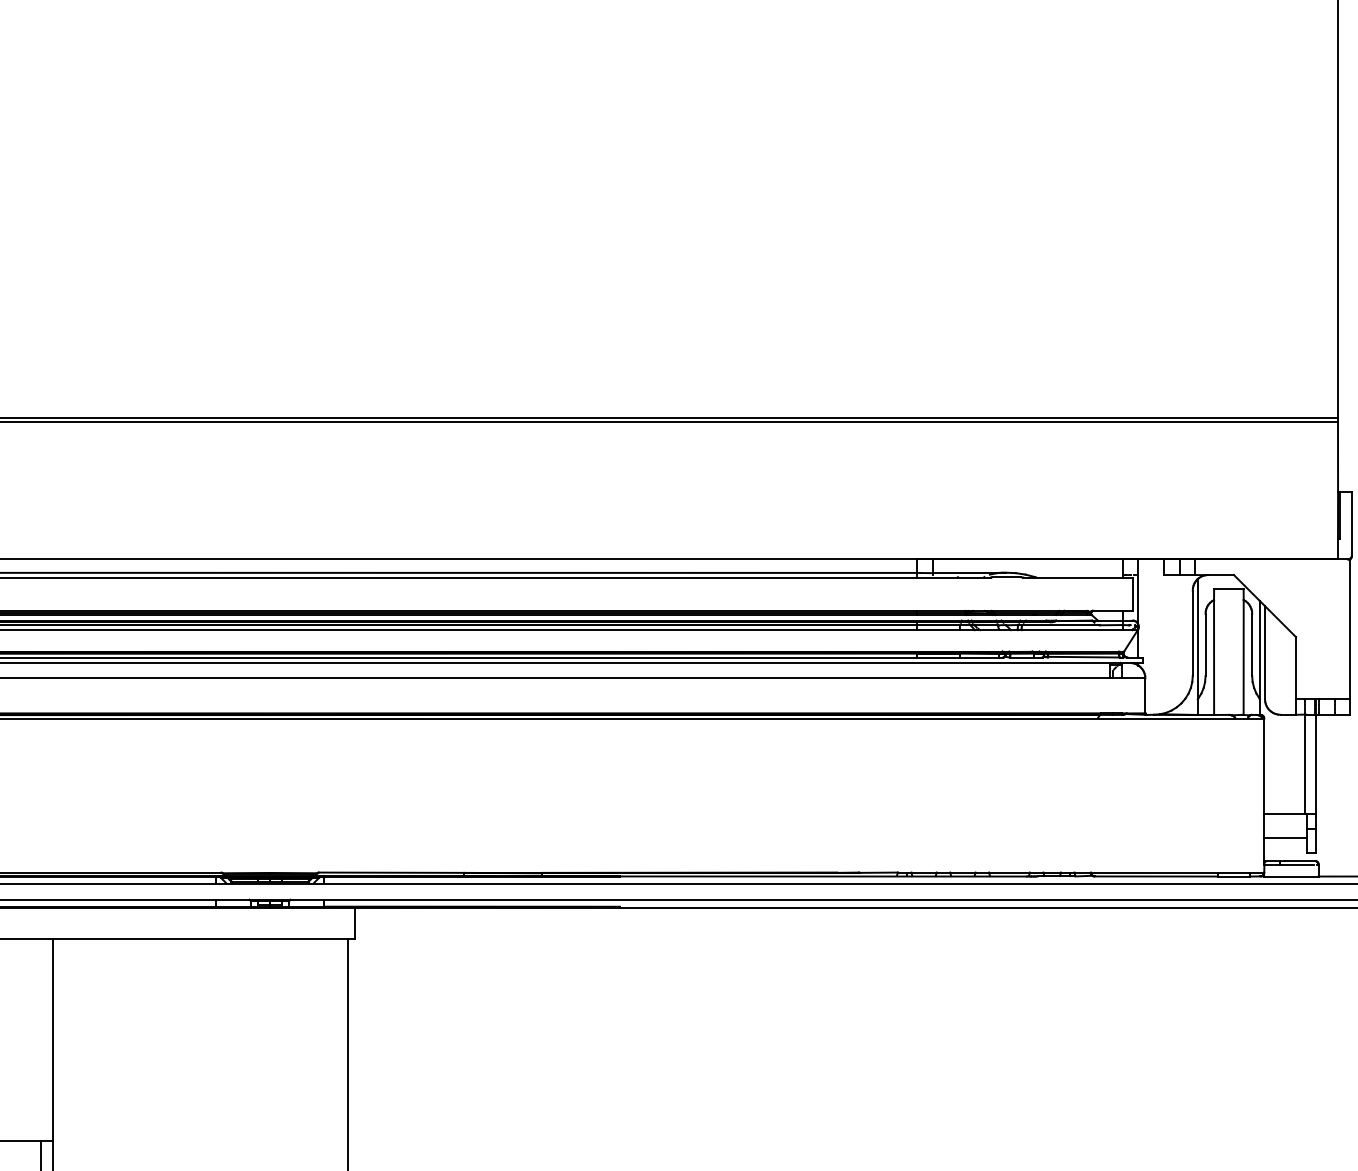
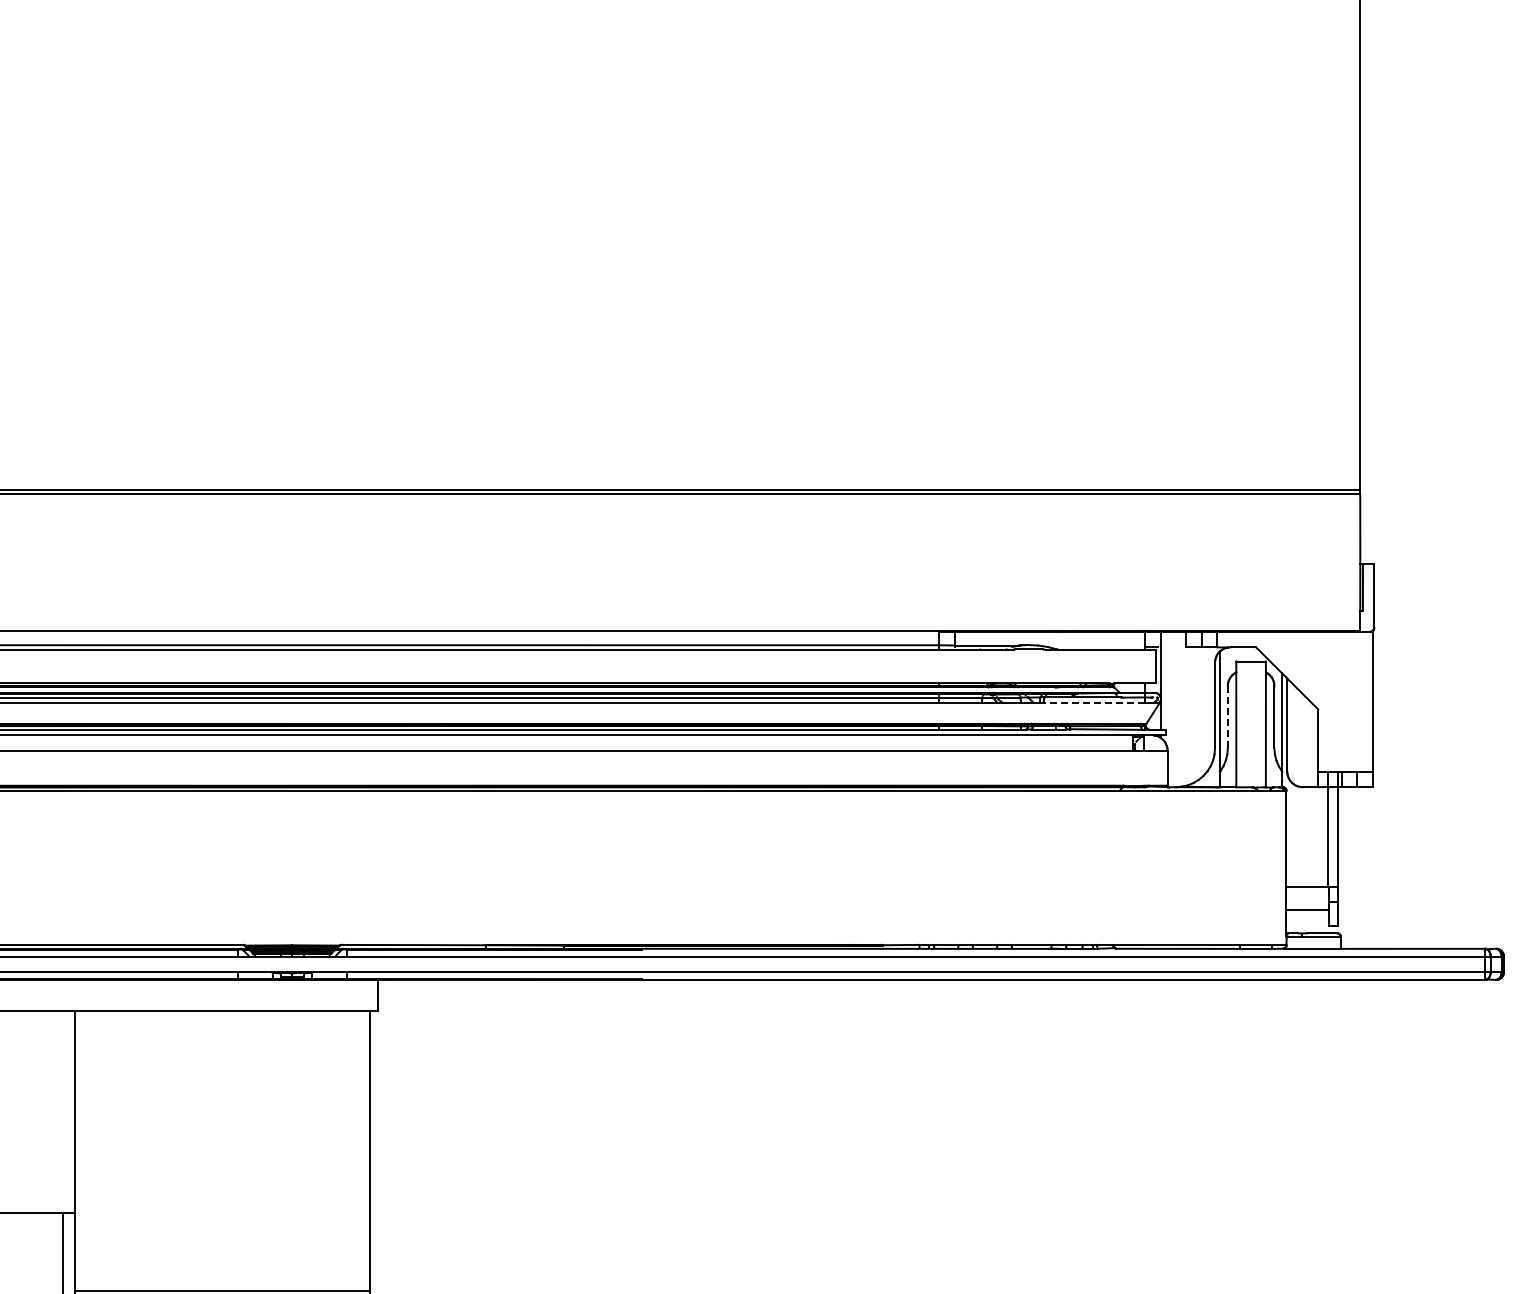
line: (1072, 630) -> (1094, 702), solid -> dashed
line: (1205, 645) -> (1227, 717), solid -> dashed

